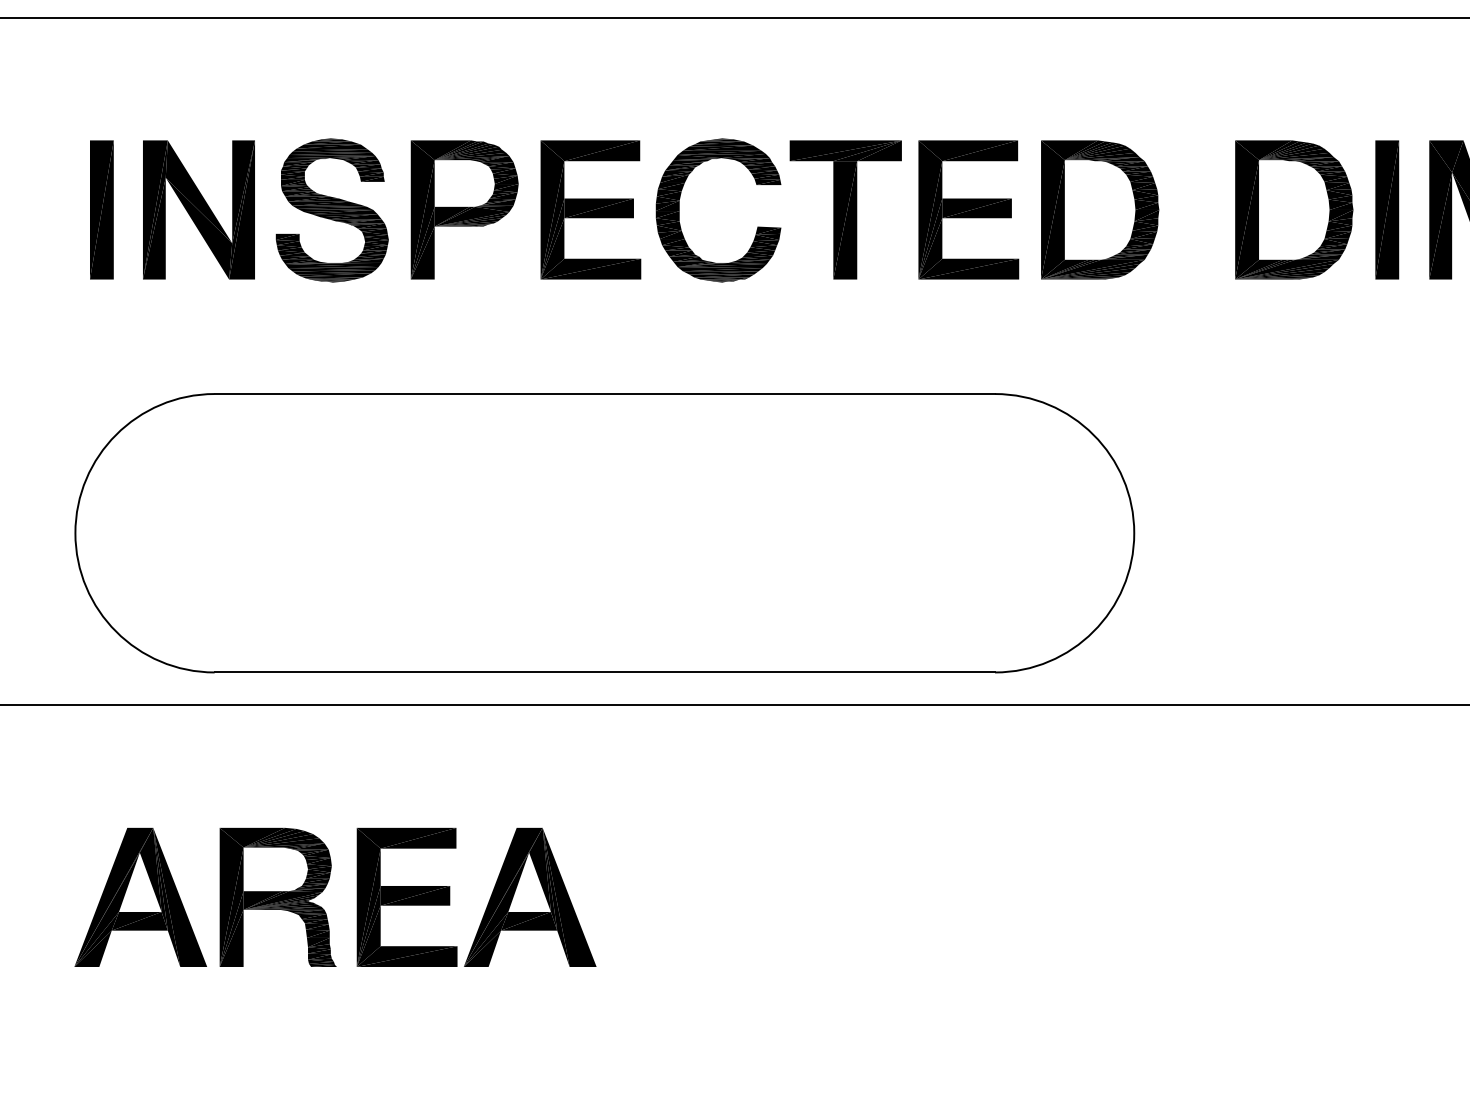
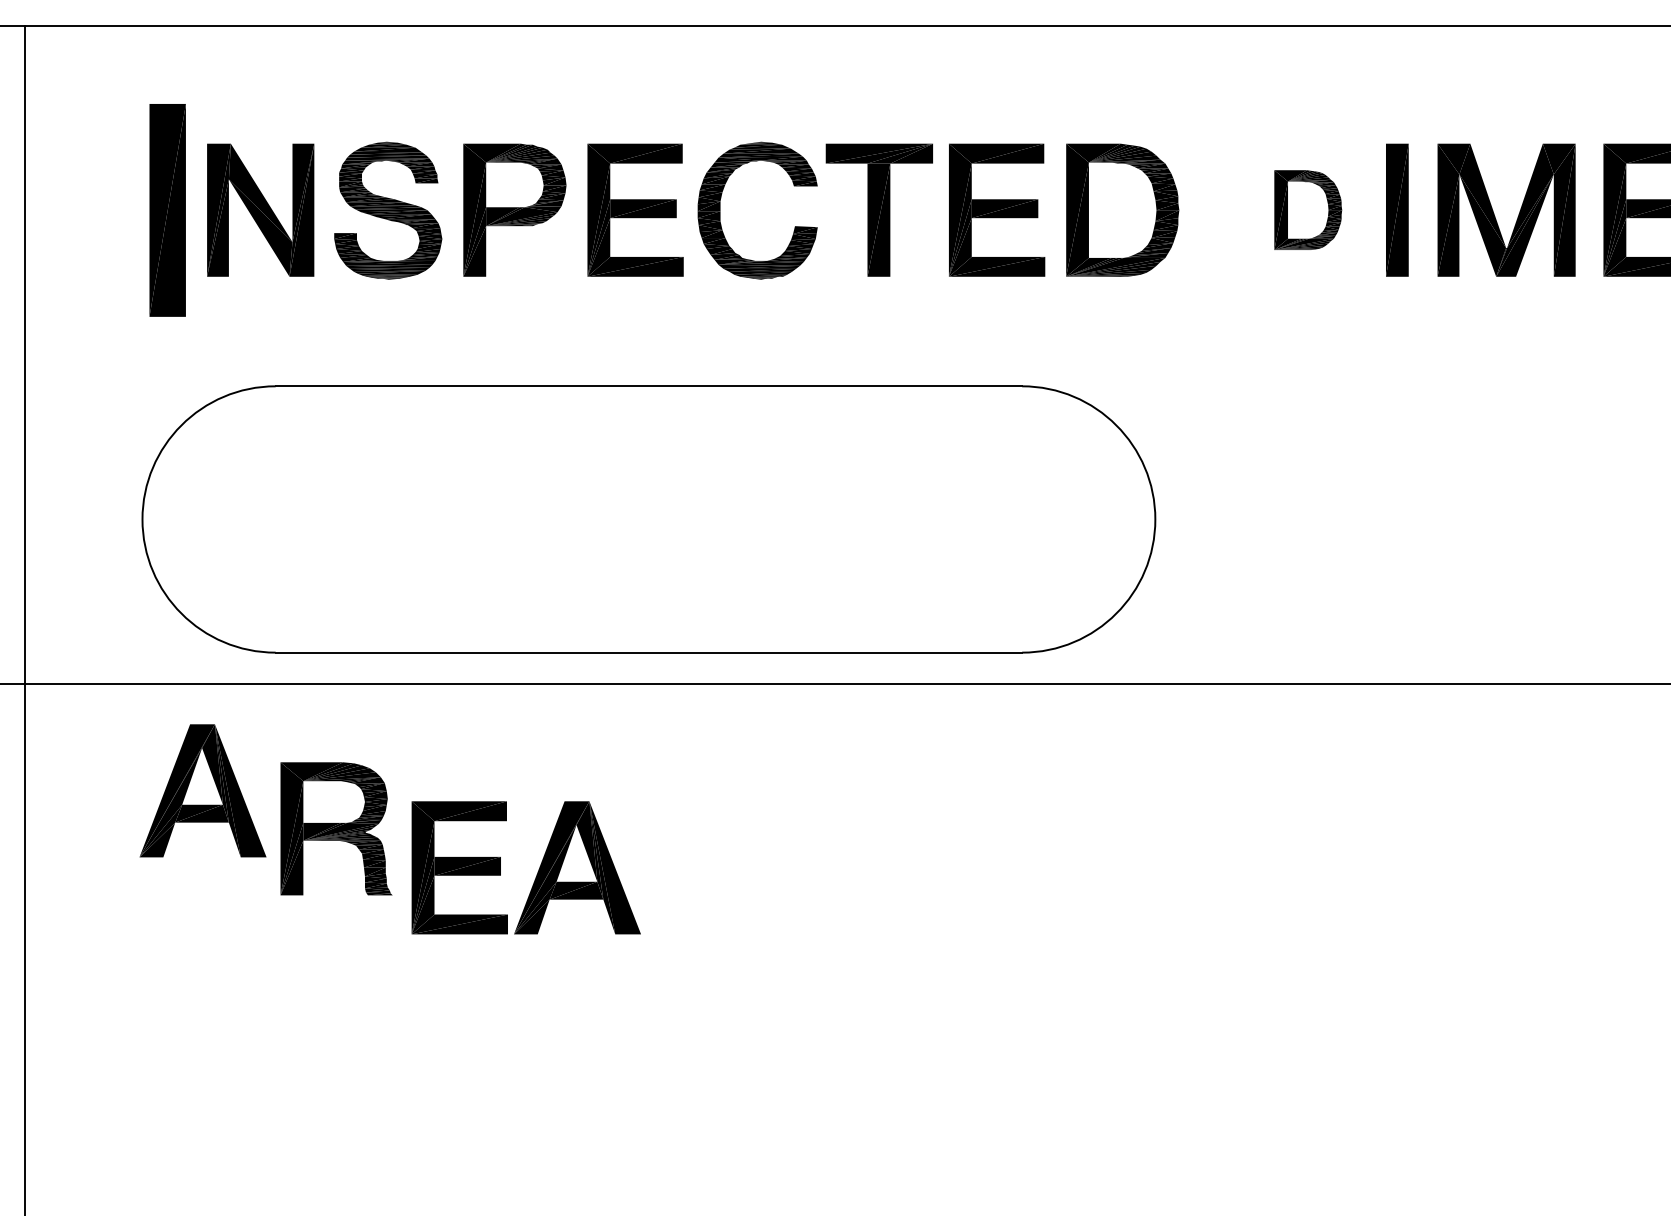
part: (101, 209) -> (167, 209), size x1.6
part: (1293, 209) -> (1307, 209), size x0.6
part: (140, 897) -> (202, 790), moved
part: (278, 897) -> (336, 828), moved

